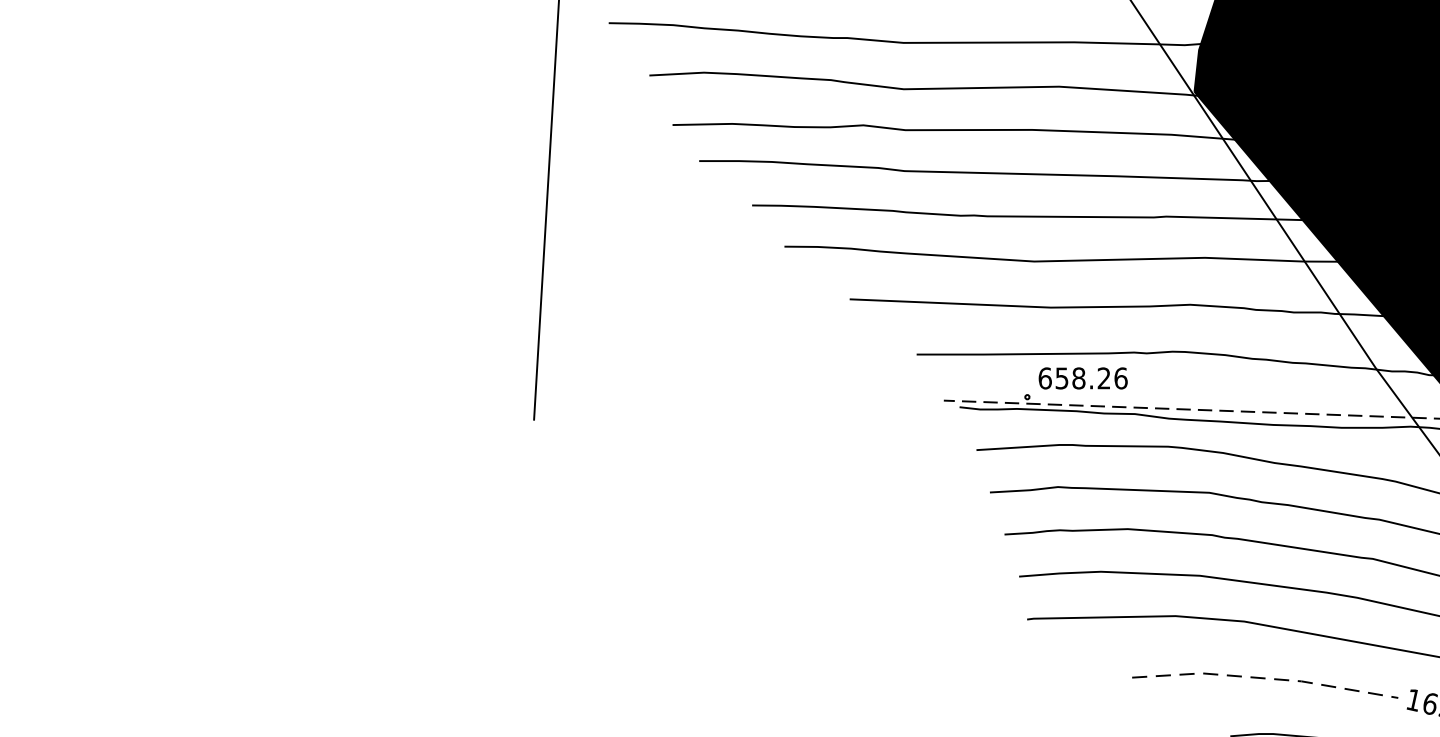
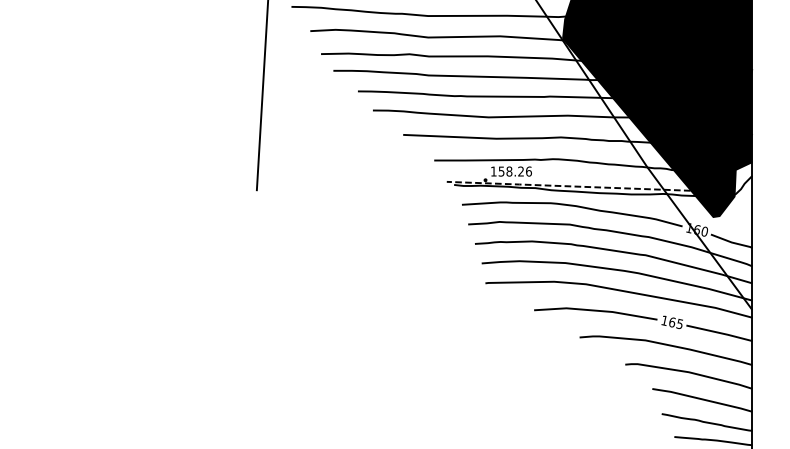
text: (1044, 378) -> (493, 171), 658.26 -> 158.26
line: (1264, 678) -> (595, 310), dashed -> solid

